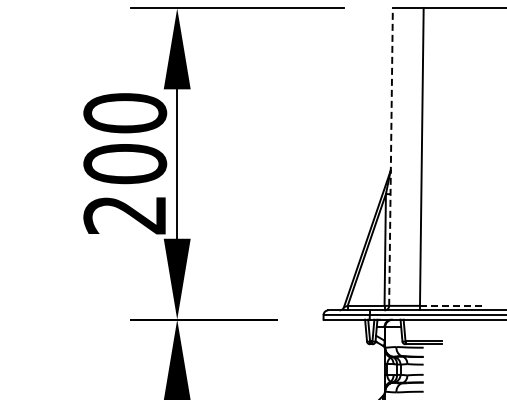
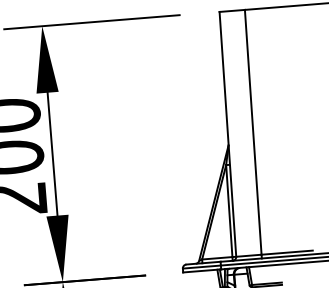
line: (391, 157) -> (228, 134), dashed -> solid
line: (451, 305) -> (287, 252), dashed -> solid

